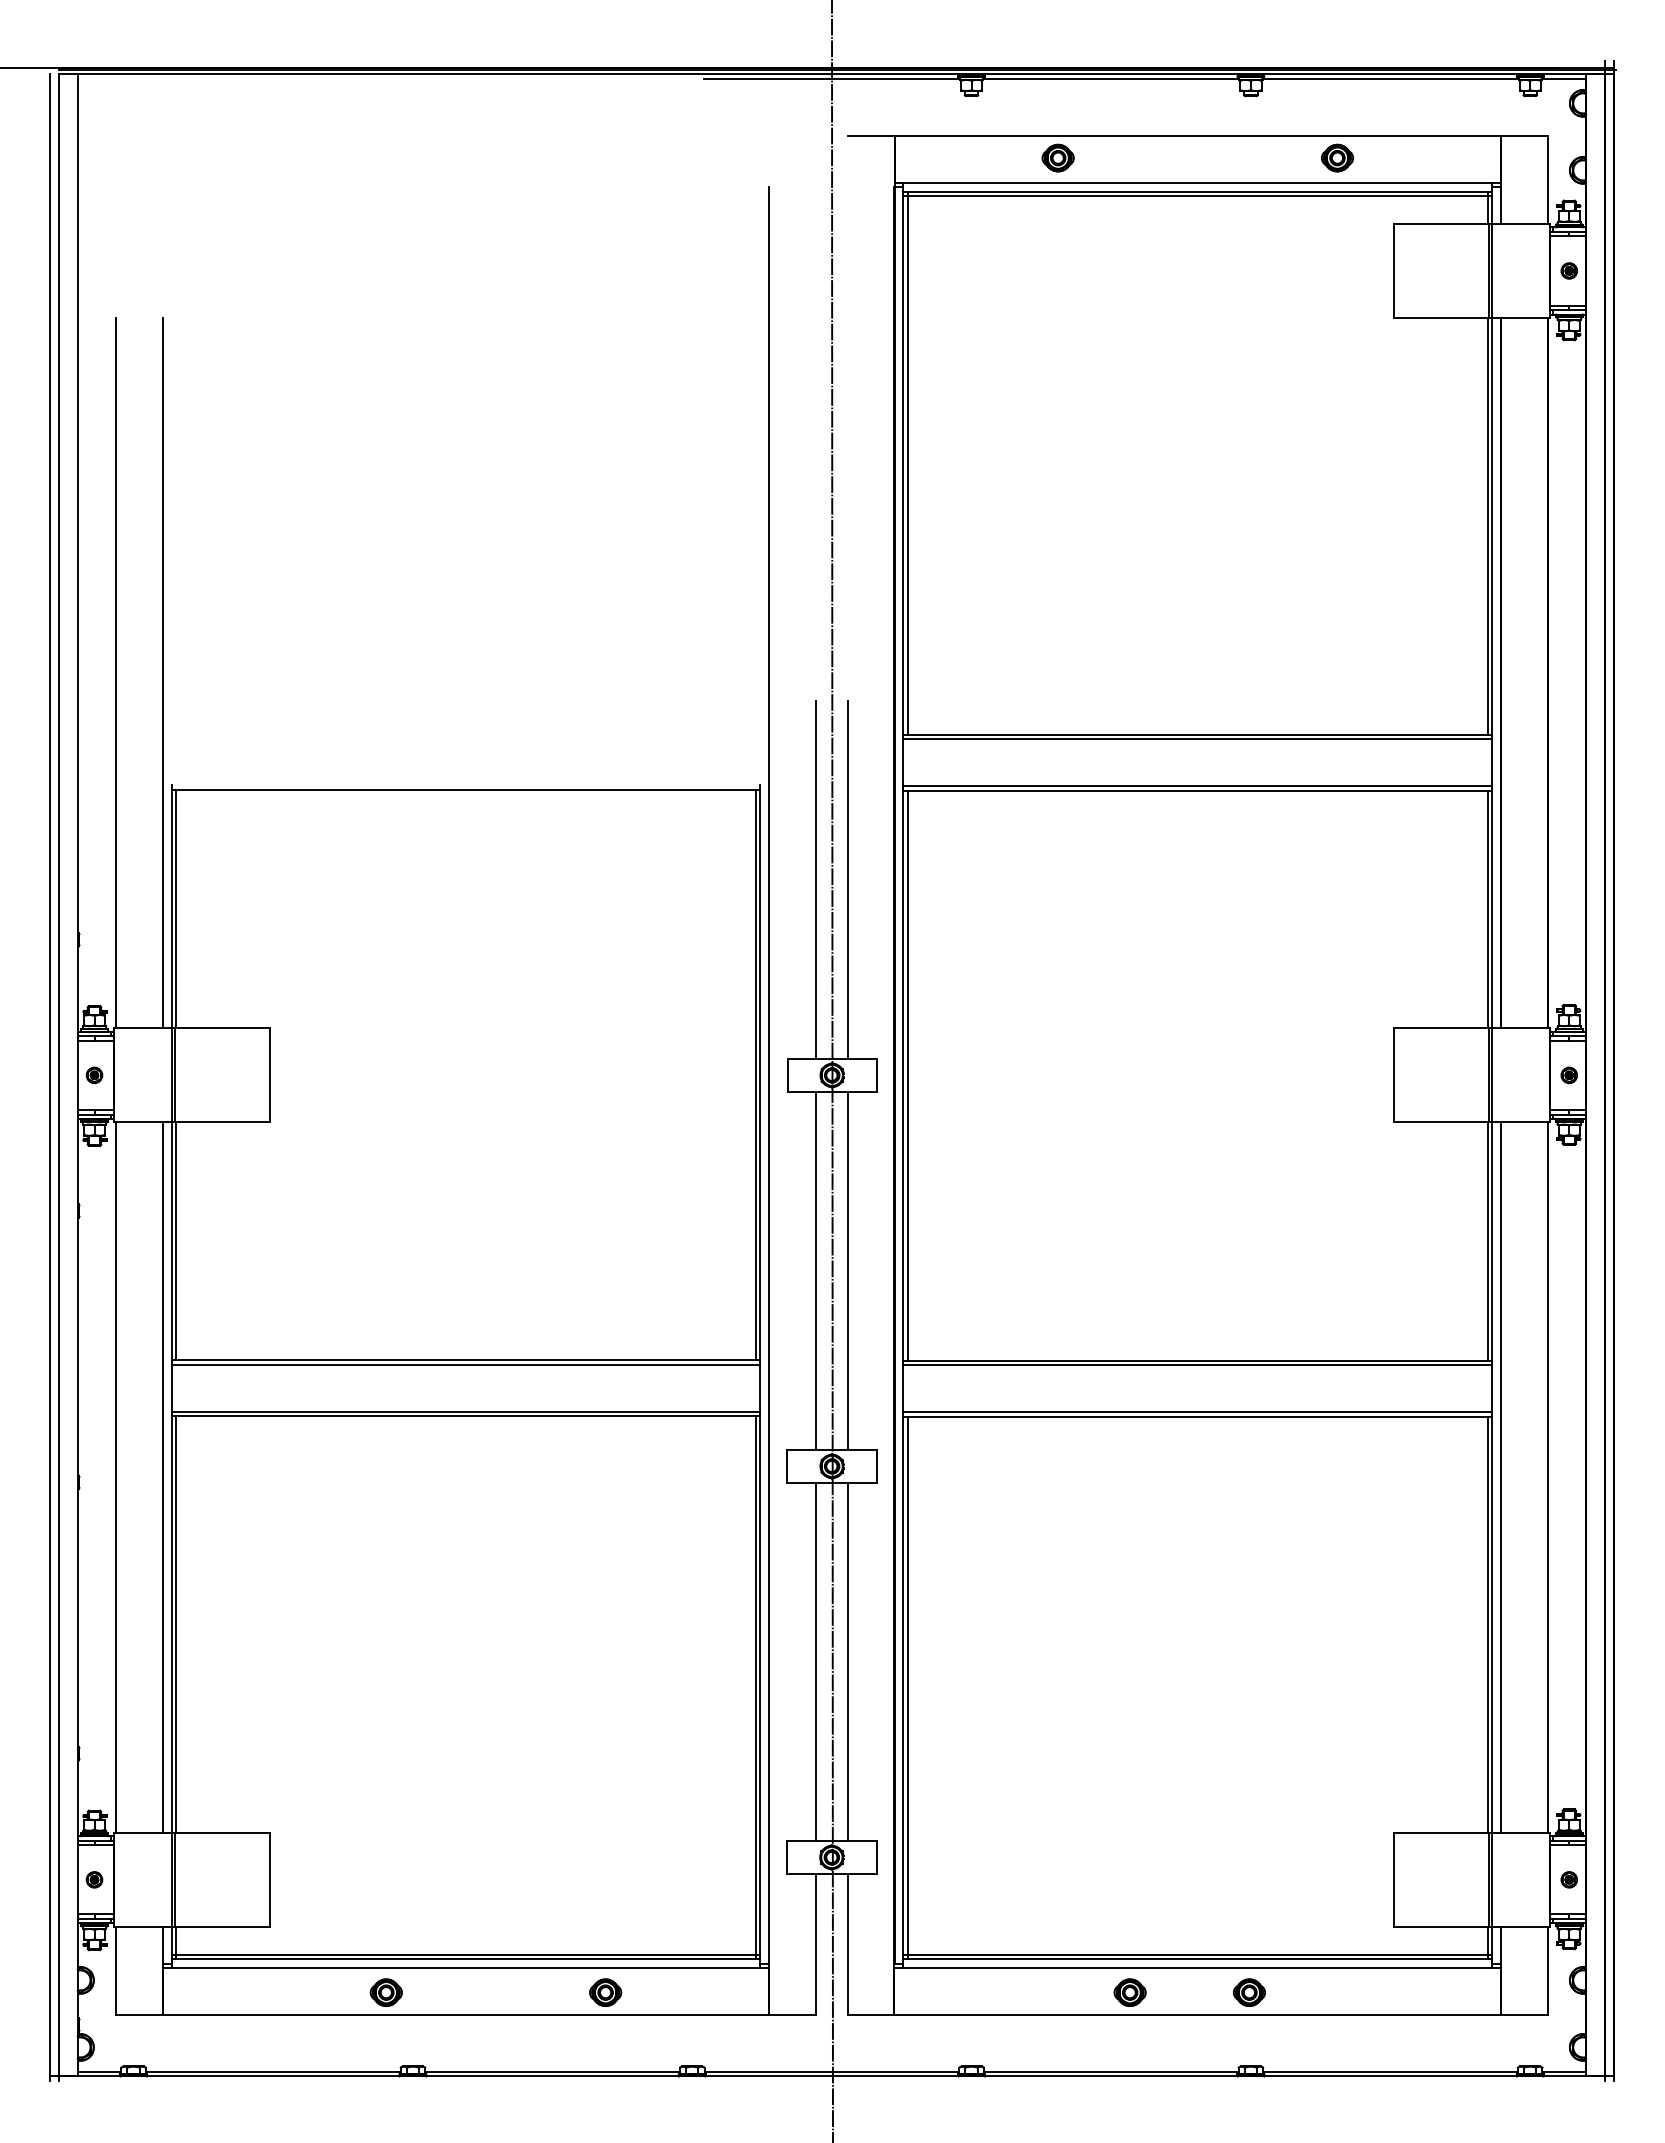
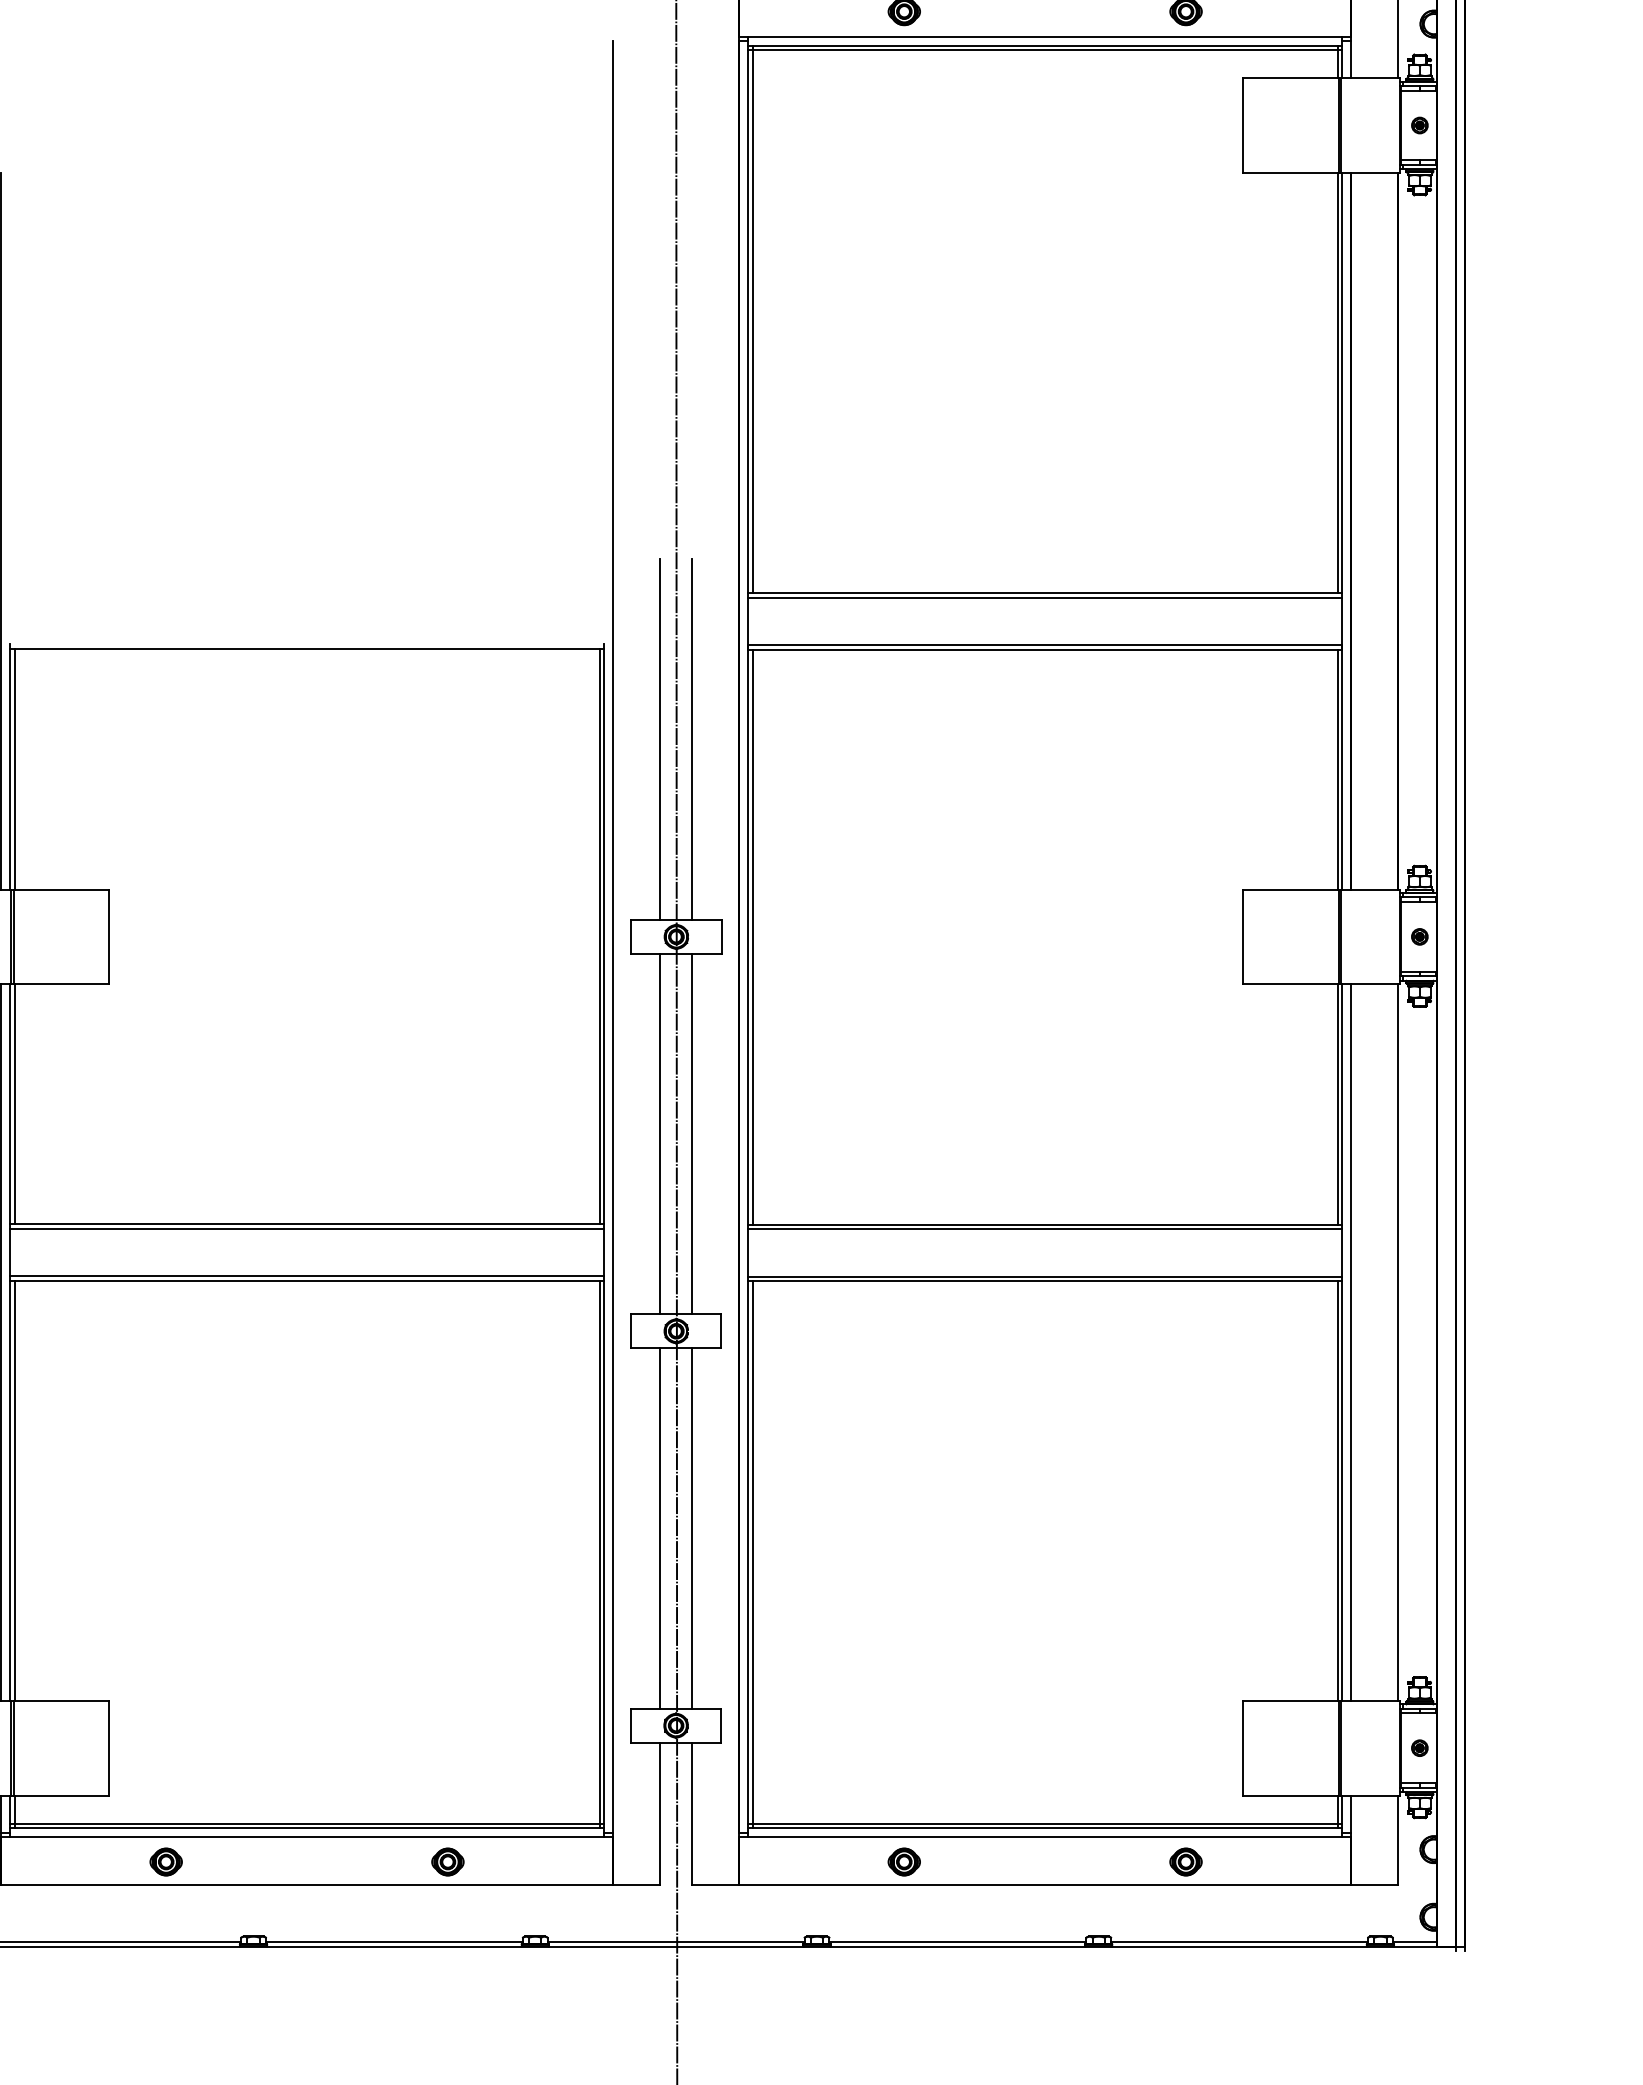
part: (385, 1992) -> (165, 1861), moved
part: (1129, 1992) -> (903, 1861), moved
part: (1249, 1992) -> (1186, 1861), moved

